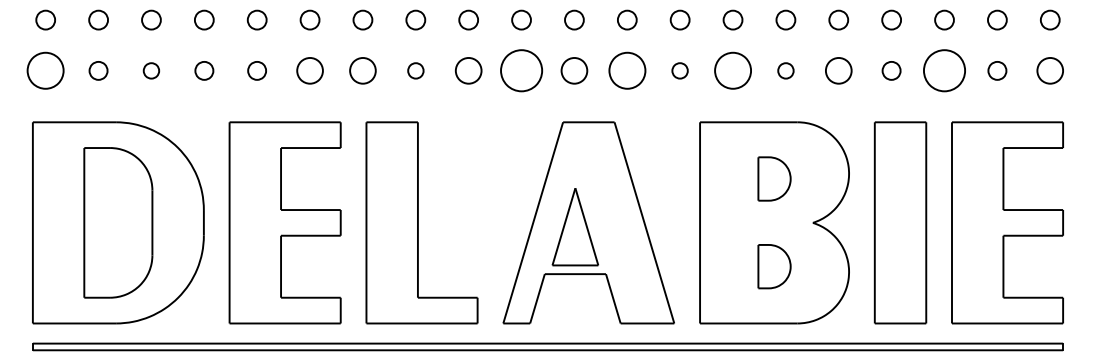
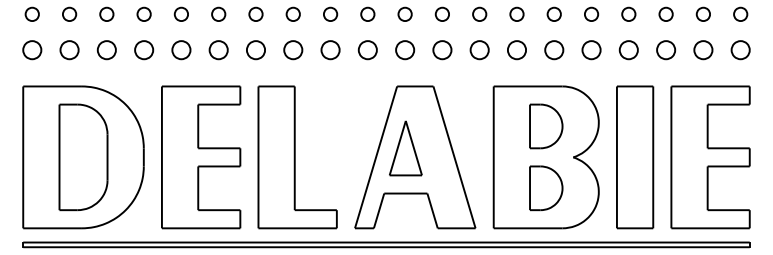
part: (45, 70) -> (32, 49), size x0.71
part: (98, 70) -> (69, 49), size x1.43
part: (151, 70) -> (106, 49), size x1.67
part: (204, 70) -> (144, 49), size x1.43
part: (256, 70) -> (180, 49), size x1.43
part: (415, 70) -> (293, 49), size x1.67
part: (521, 70) -> (367, 49), size x0.62
part: (626, 70) -> (441, 49), size x0.71
part: (679, 70) -> (479, 49), size x1.67
part: (732, 70) -> (516, 49), size x0.71
part: (785, 70) -> (553, 49), size x1.67
part: (891, 70) -> (628, 49), size x1.43
part: (944, 70) -> (666, 49), size x0.62
part: (997, 70) -> (703, 49), size x1.43
part: (774, 178) -> (546, 126), size x1.43
part: (574, 227) -> (405, 148), moved
part: (774, 266) -> (546, 188), size x1.43

